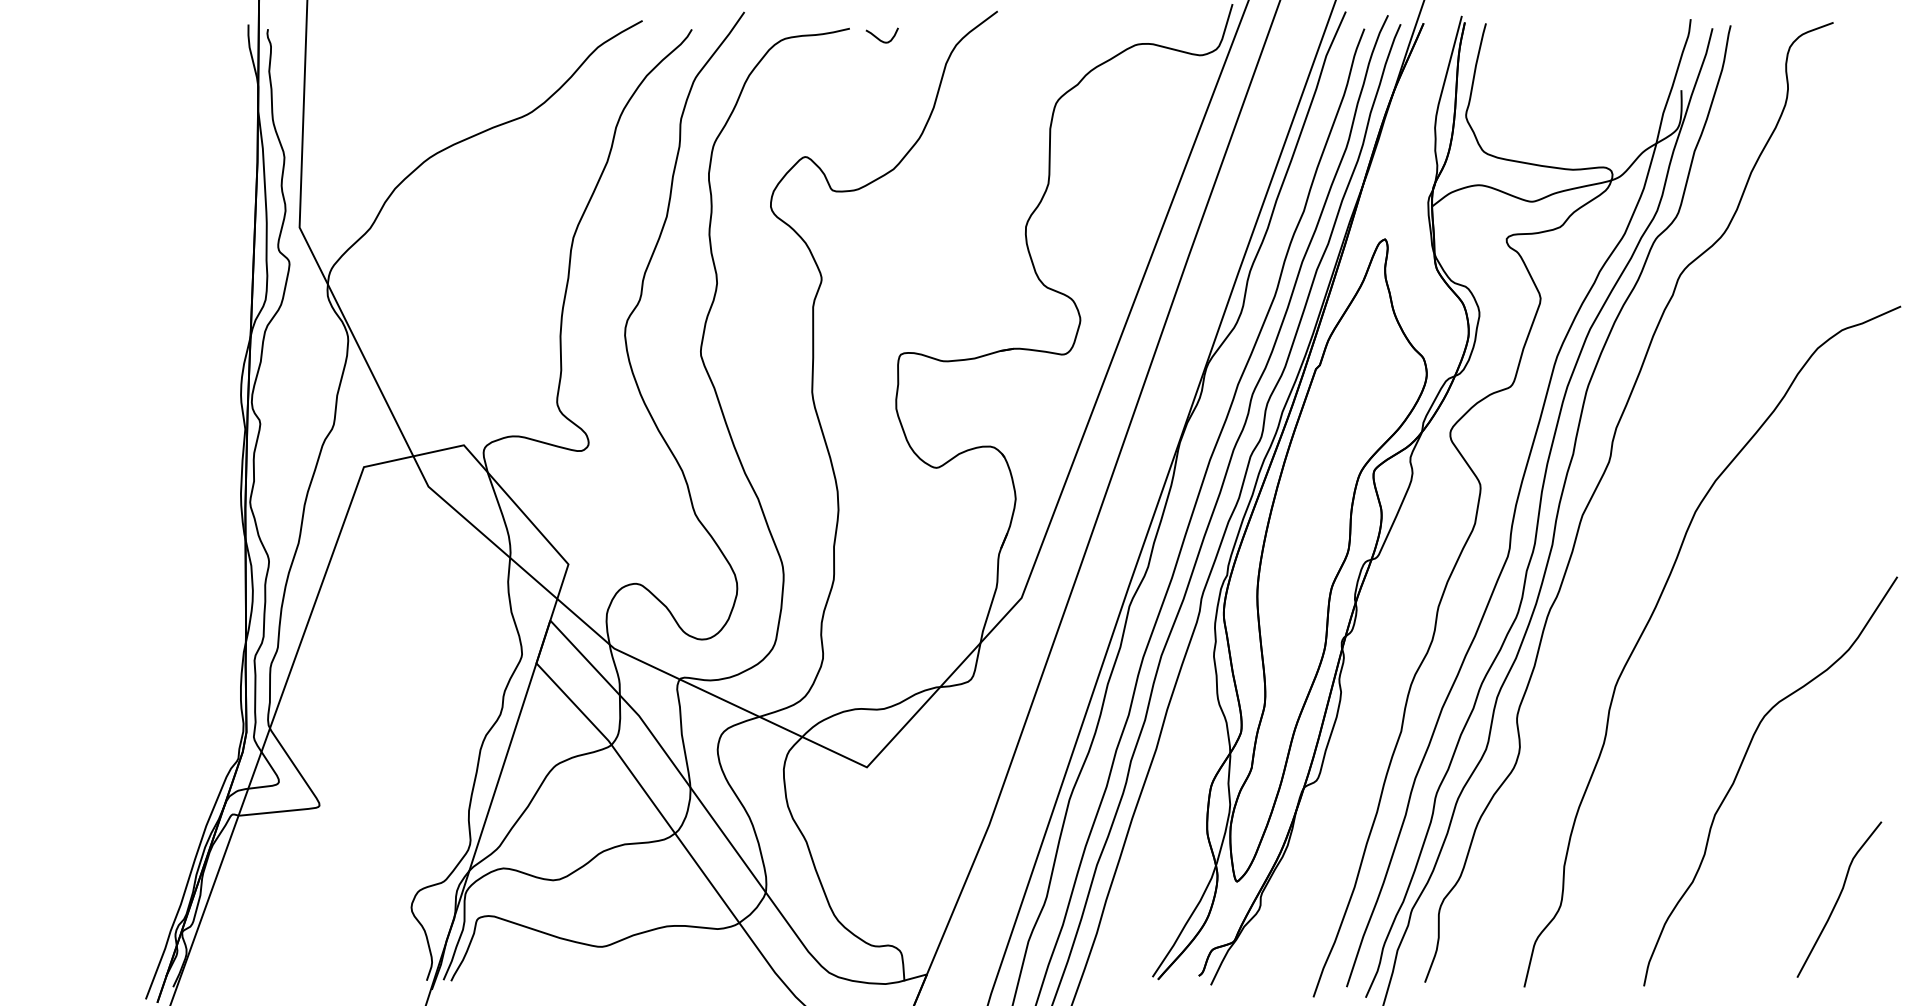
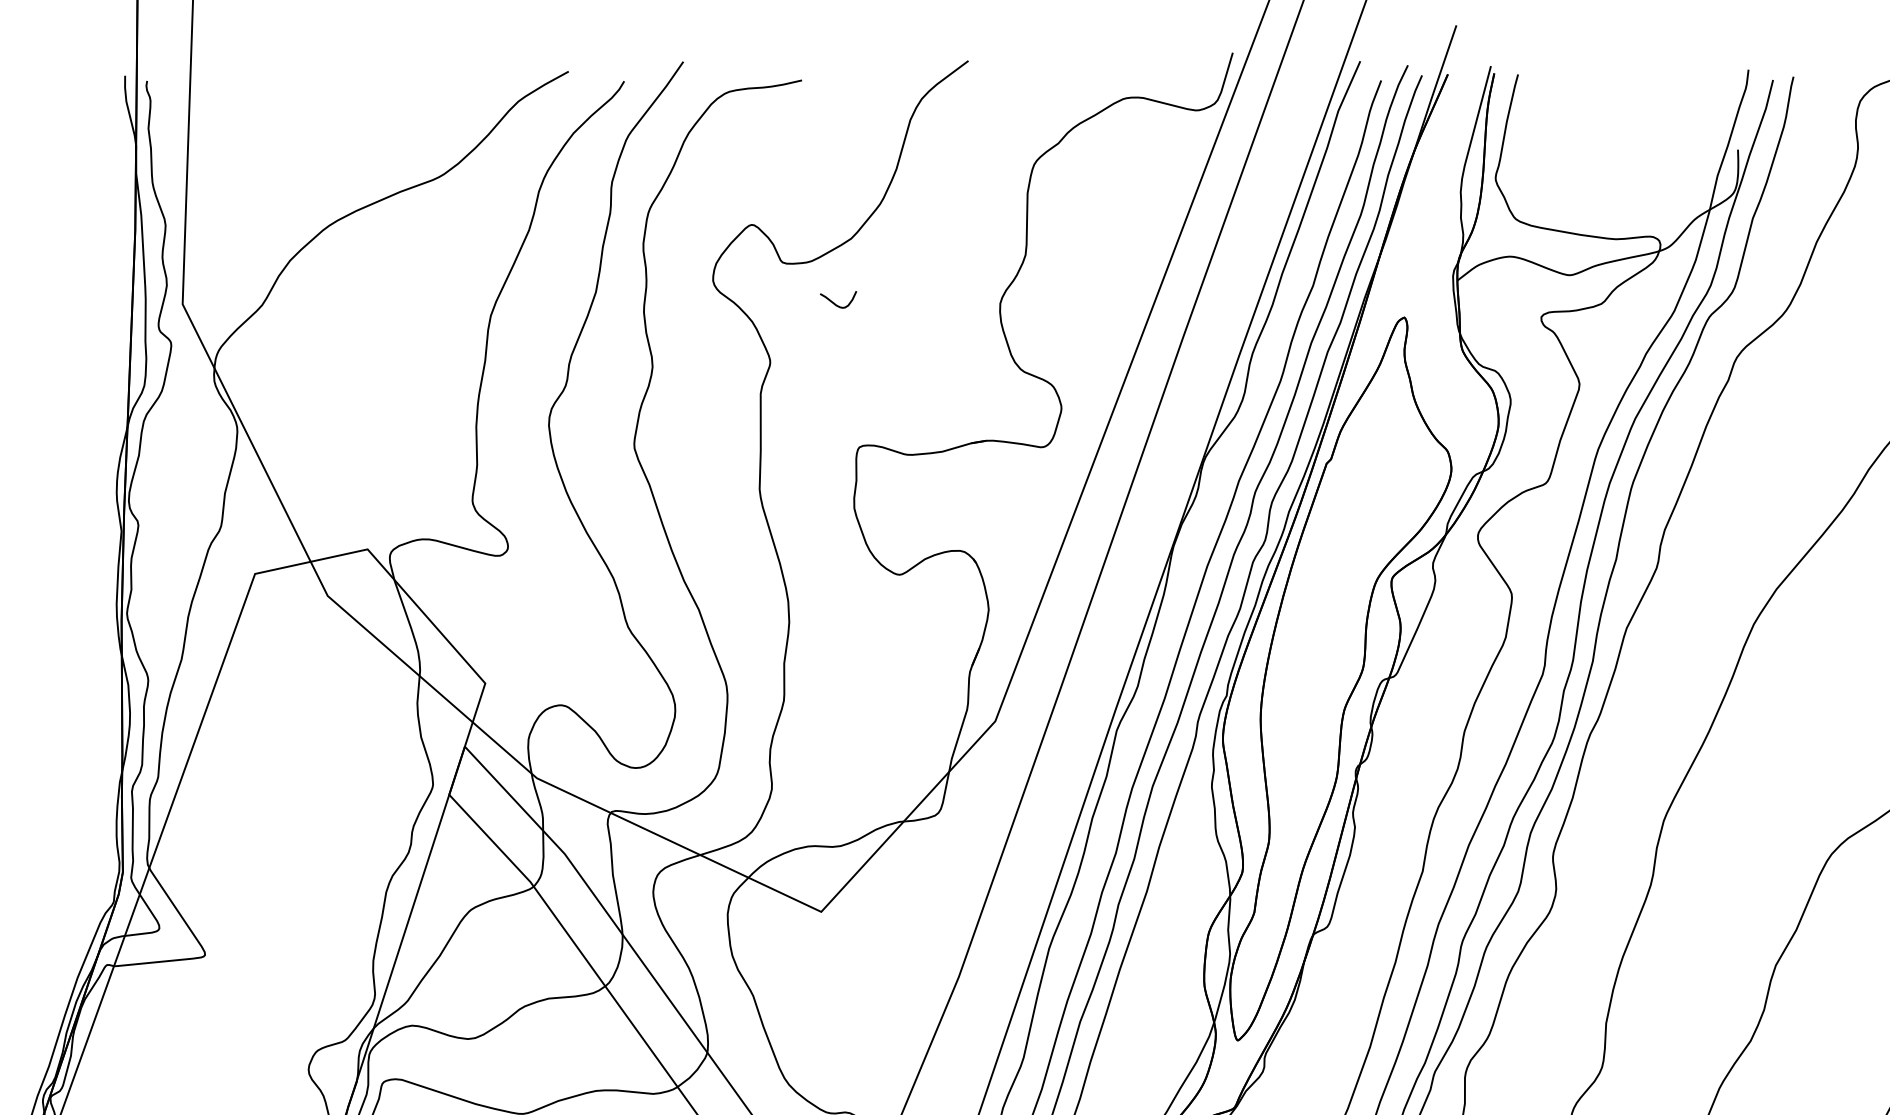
curve: (878, 37) -> (834, 301), moved

